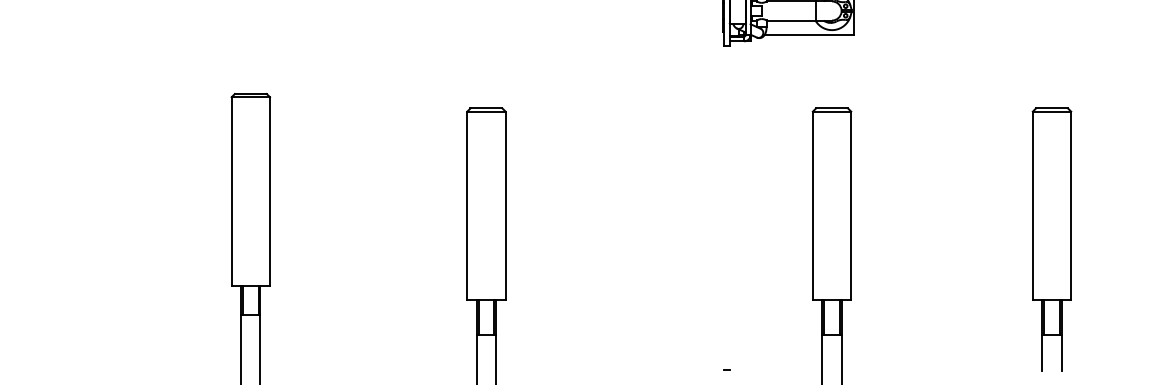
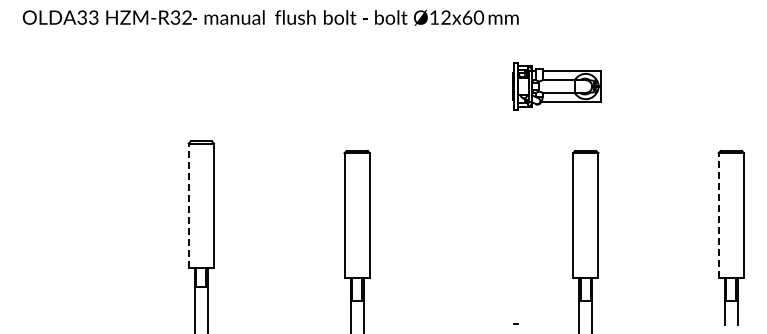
line: (231, 190) -> (188, 205), solid -> dashed
line: (1032, 204) -> (718, 214), solid -> dashed

